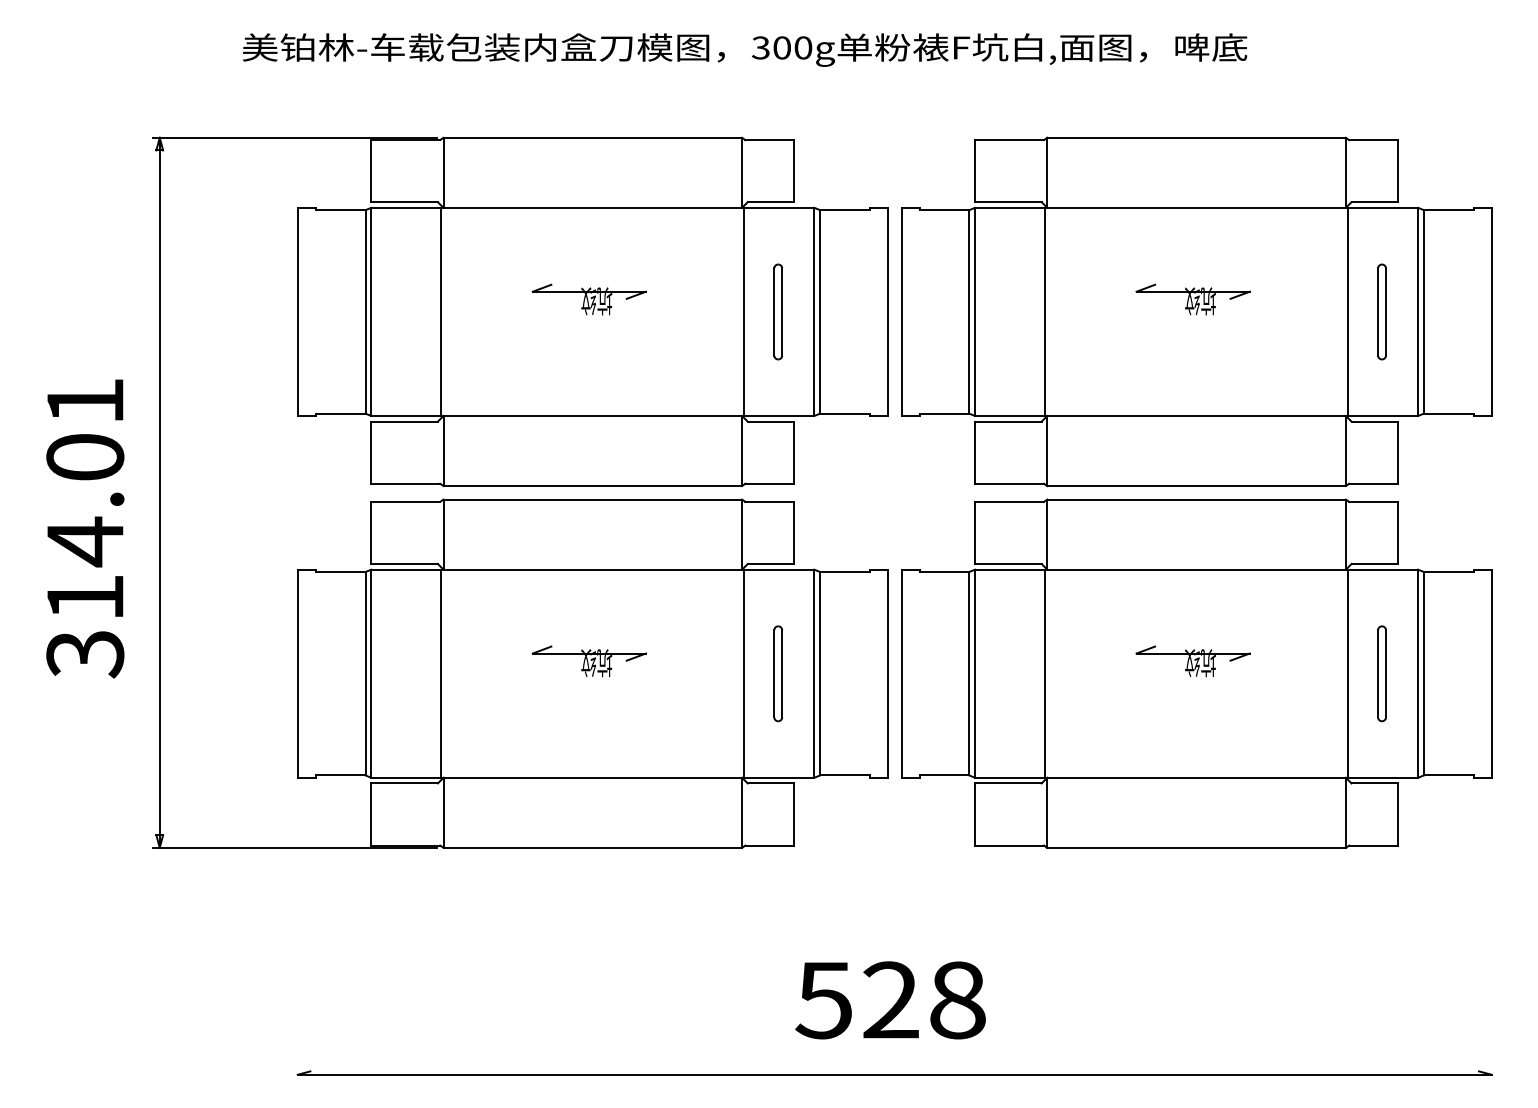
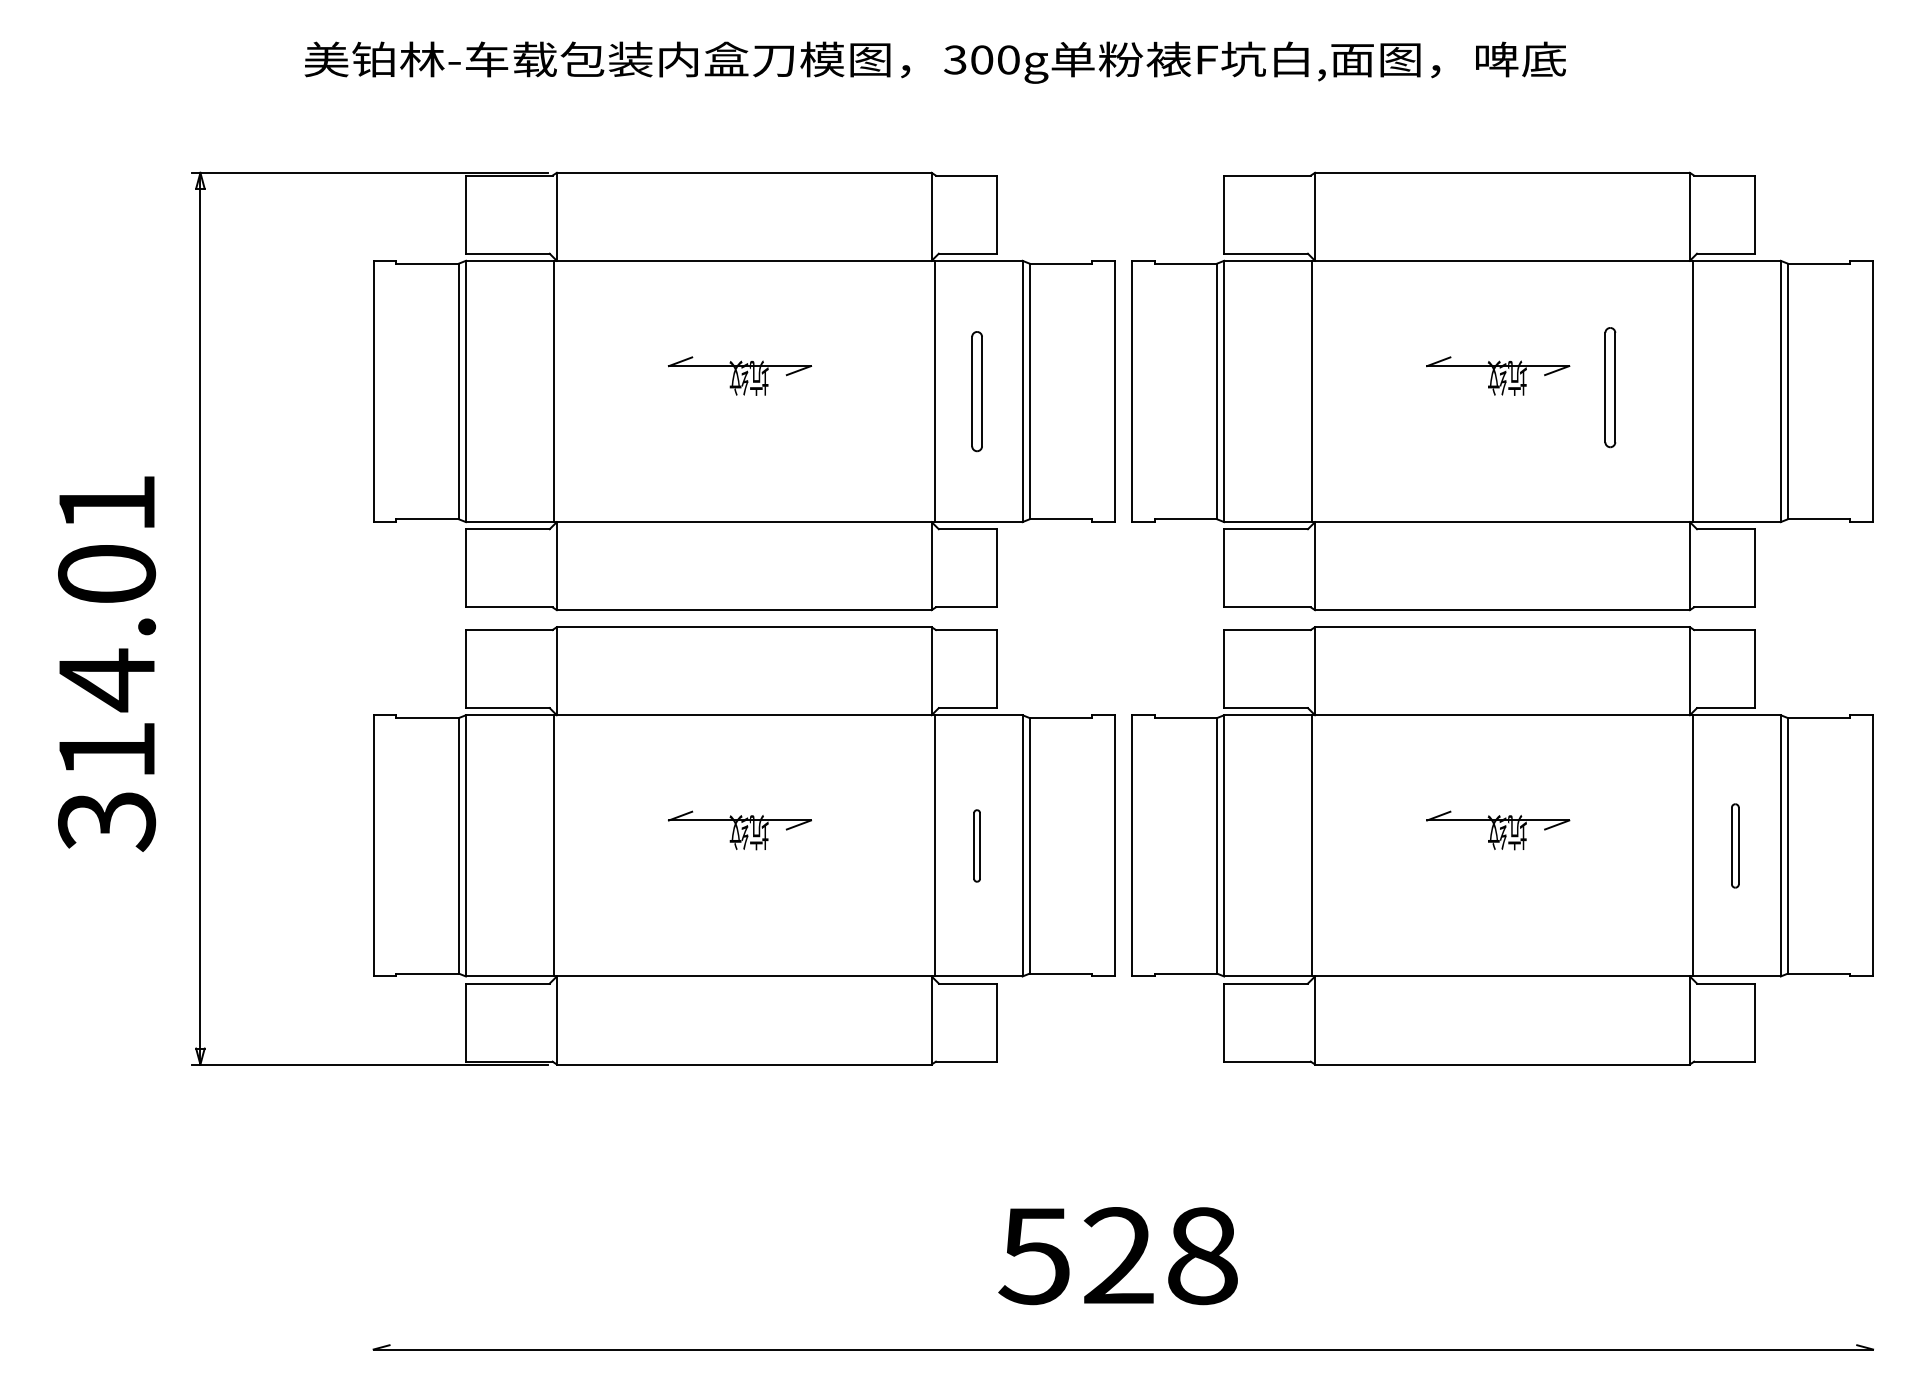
part: (1382, 311) -> (1610, 387), moved
part: (777, 673) -> (976, 845), size x0.6
part: (1382, 673) -> (1735, 845), size x0.7

